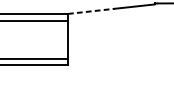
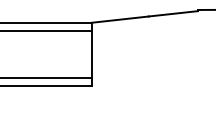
line: (91, 11) -> (120, 19), dashed -> solid

